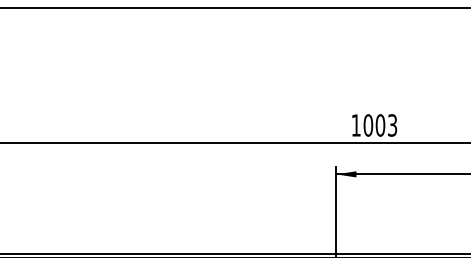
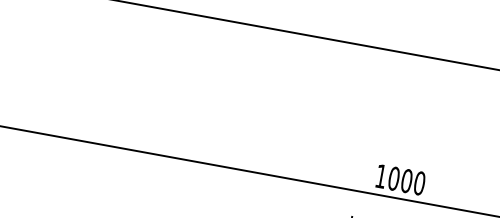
text: (392, 125) -> (419, 183), 1003 -> 1000

